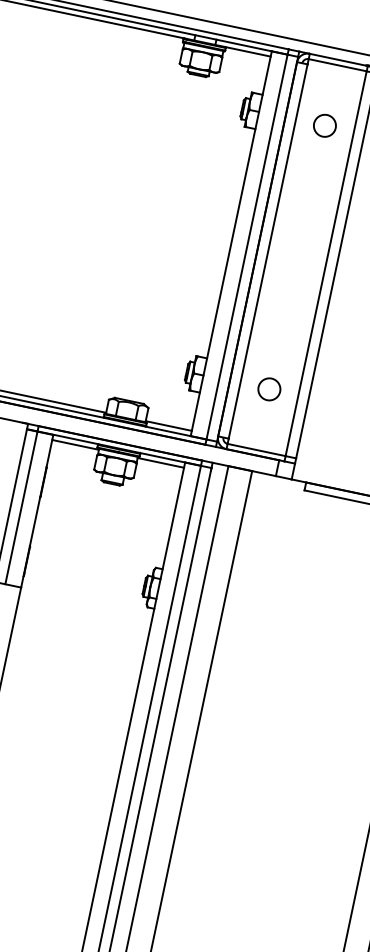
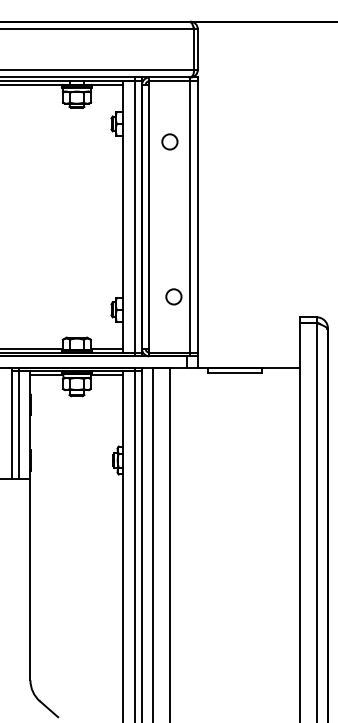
circle: (324, 125) -> (169, 141), moved
circle: (268, 388) -> (173, 296), moved

